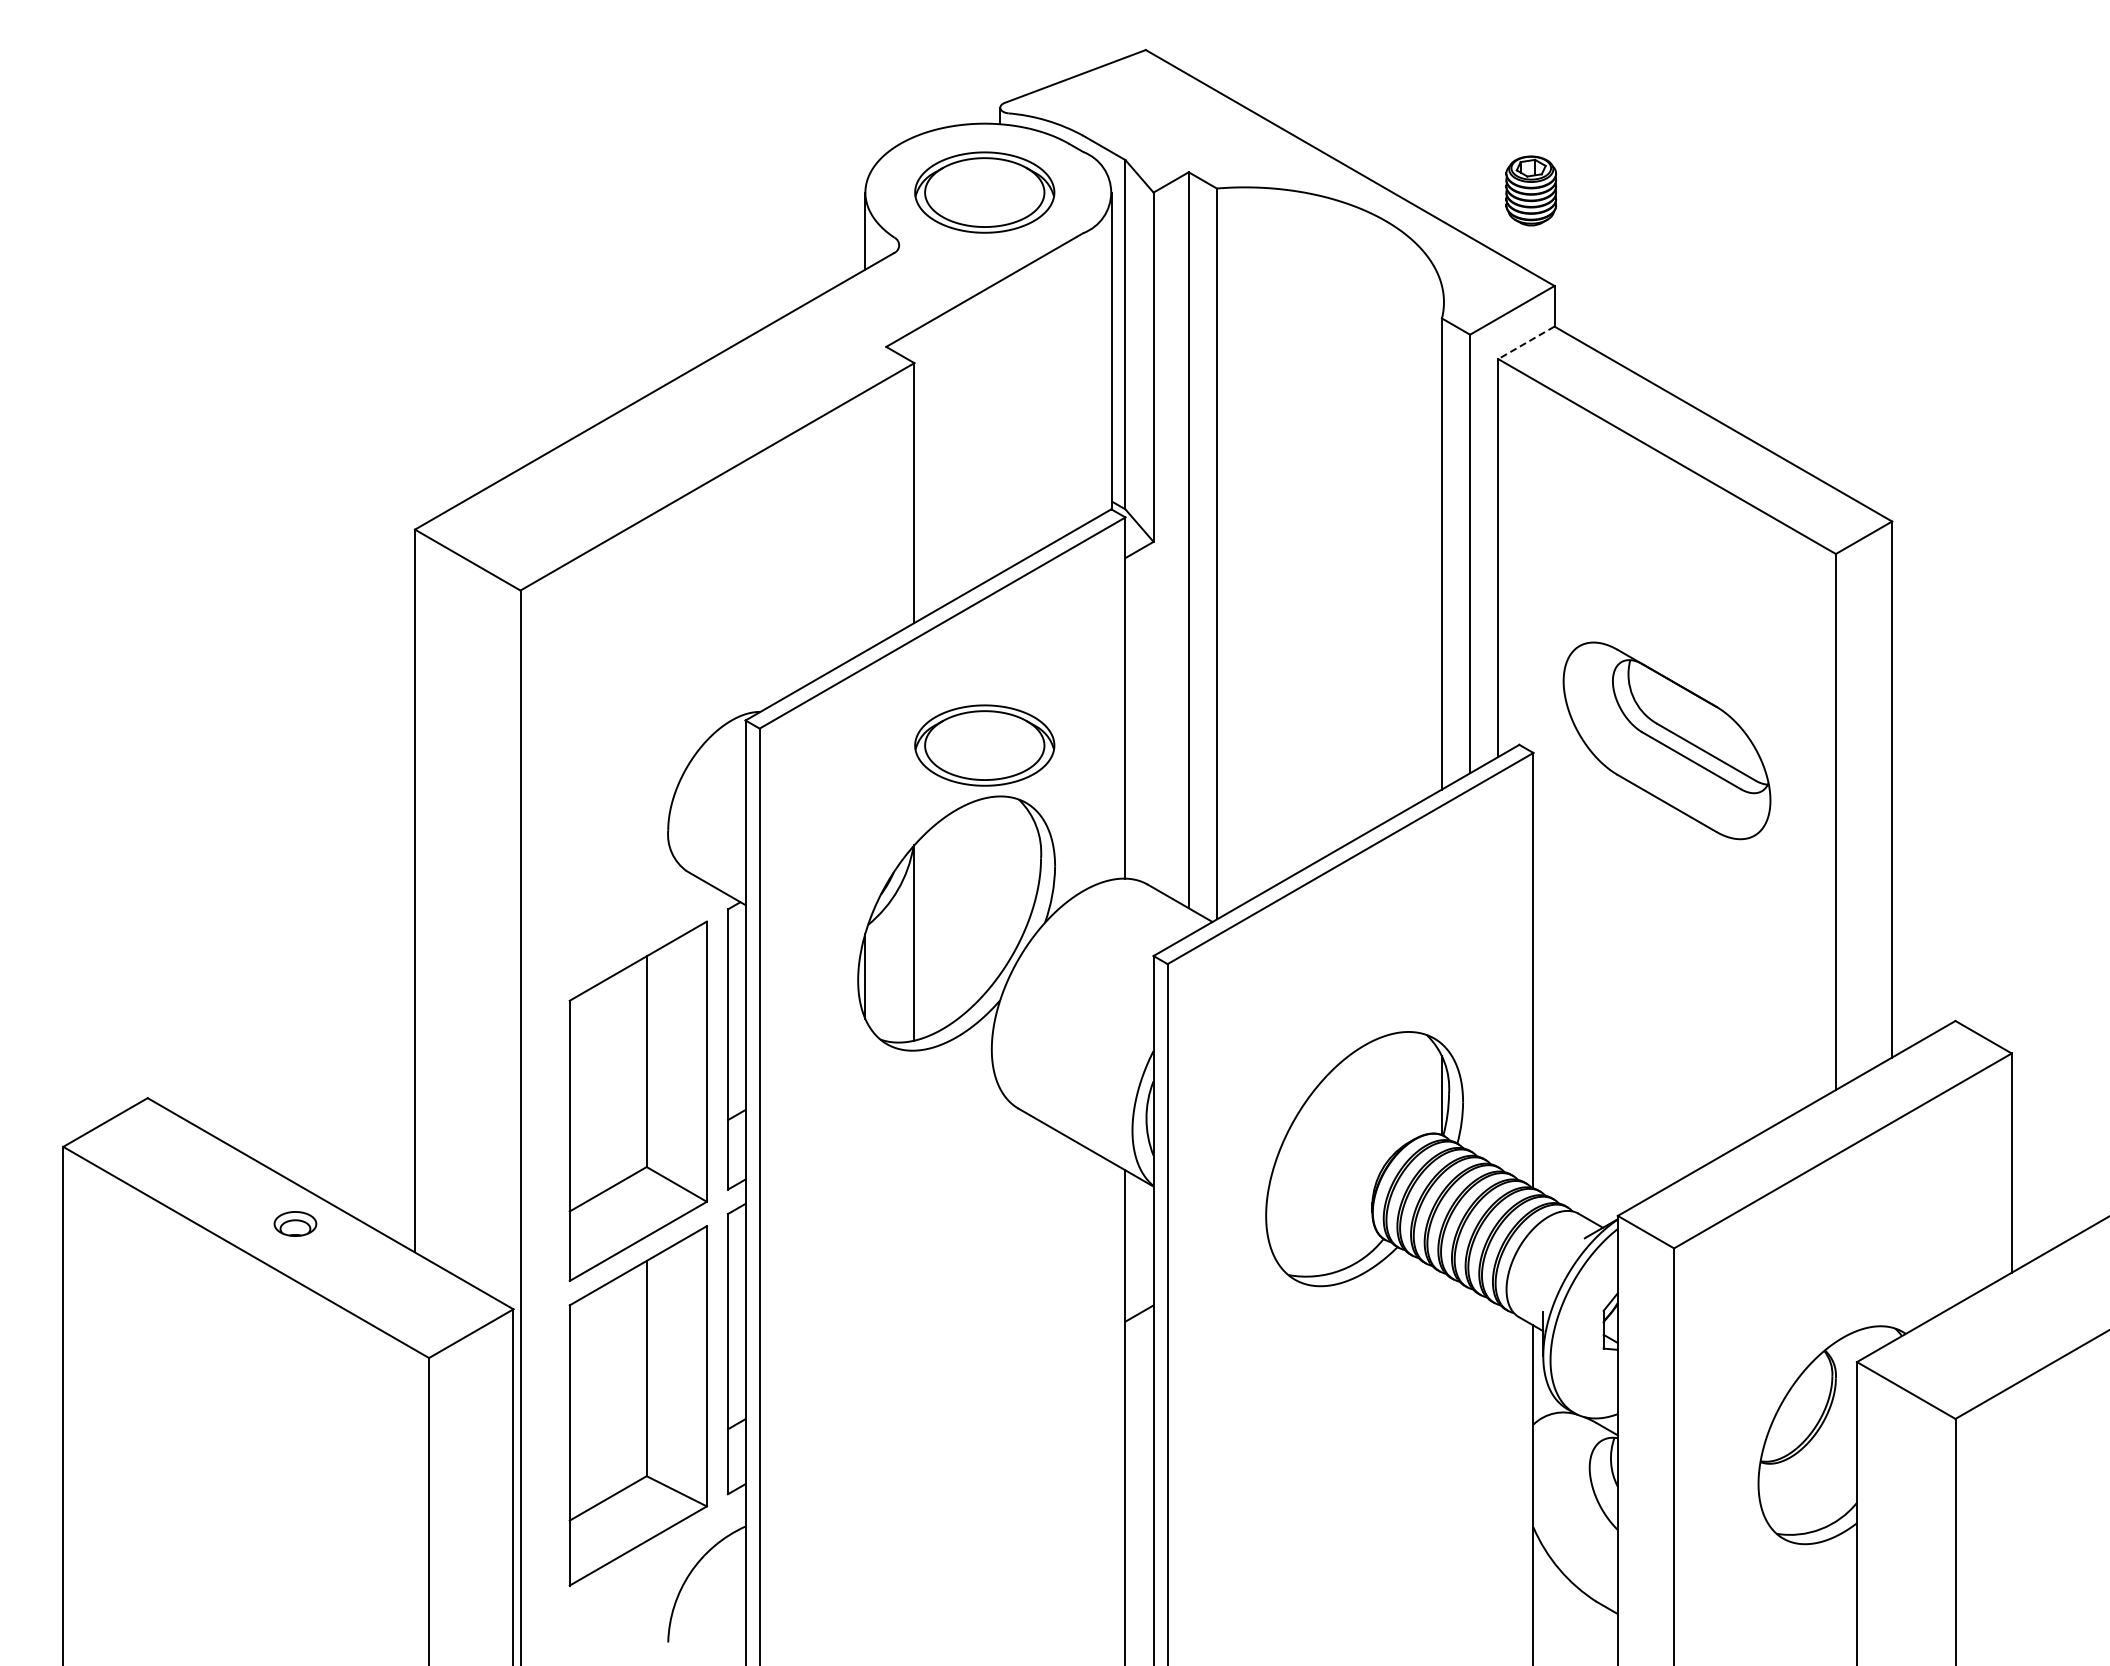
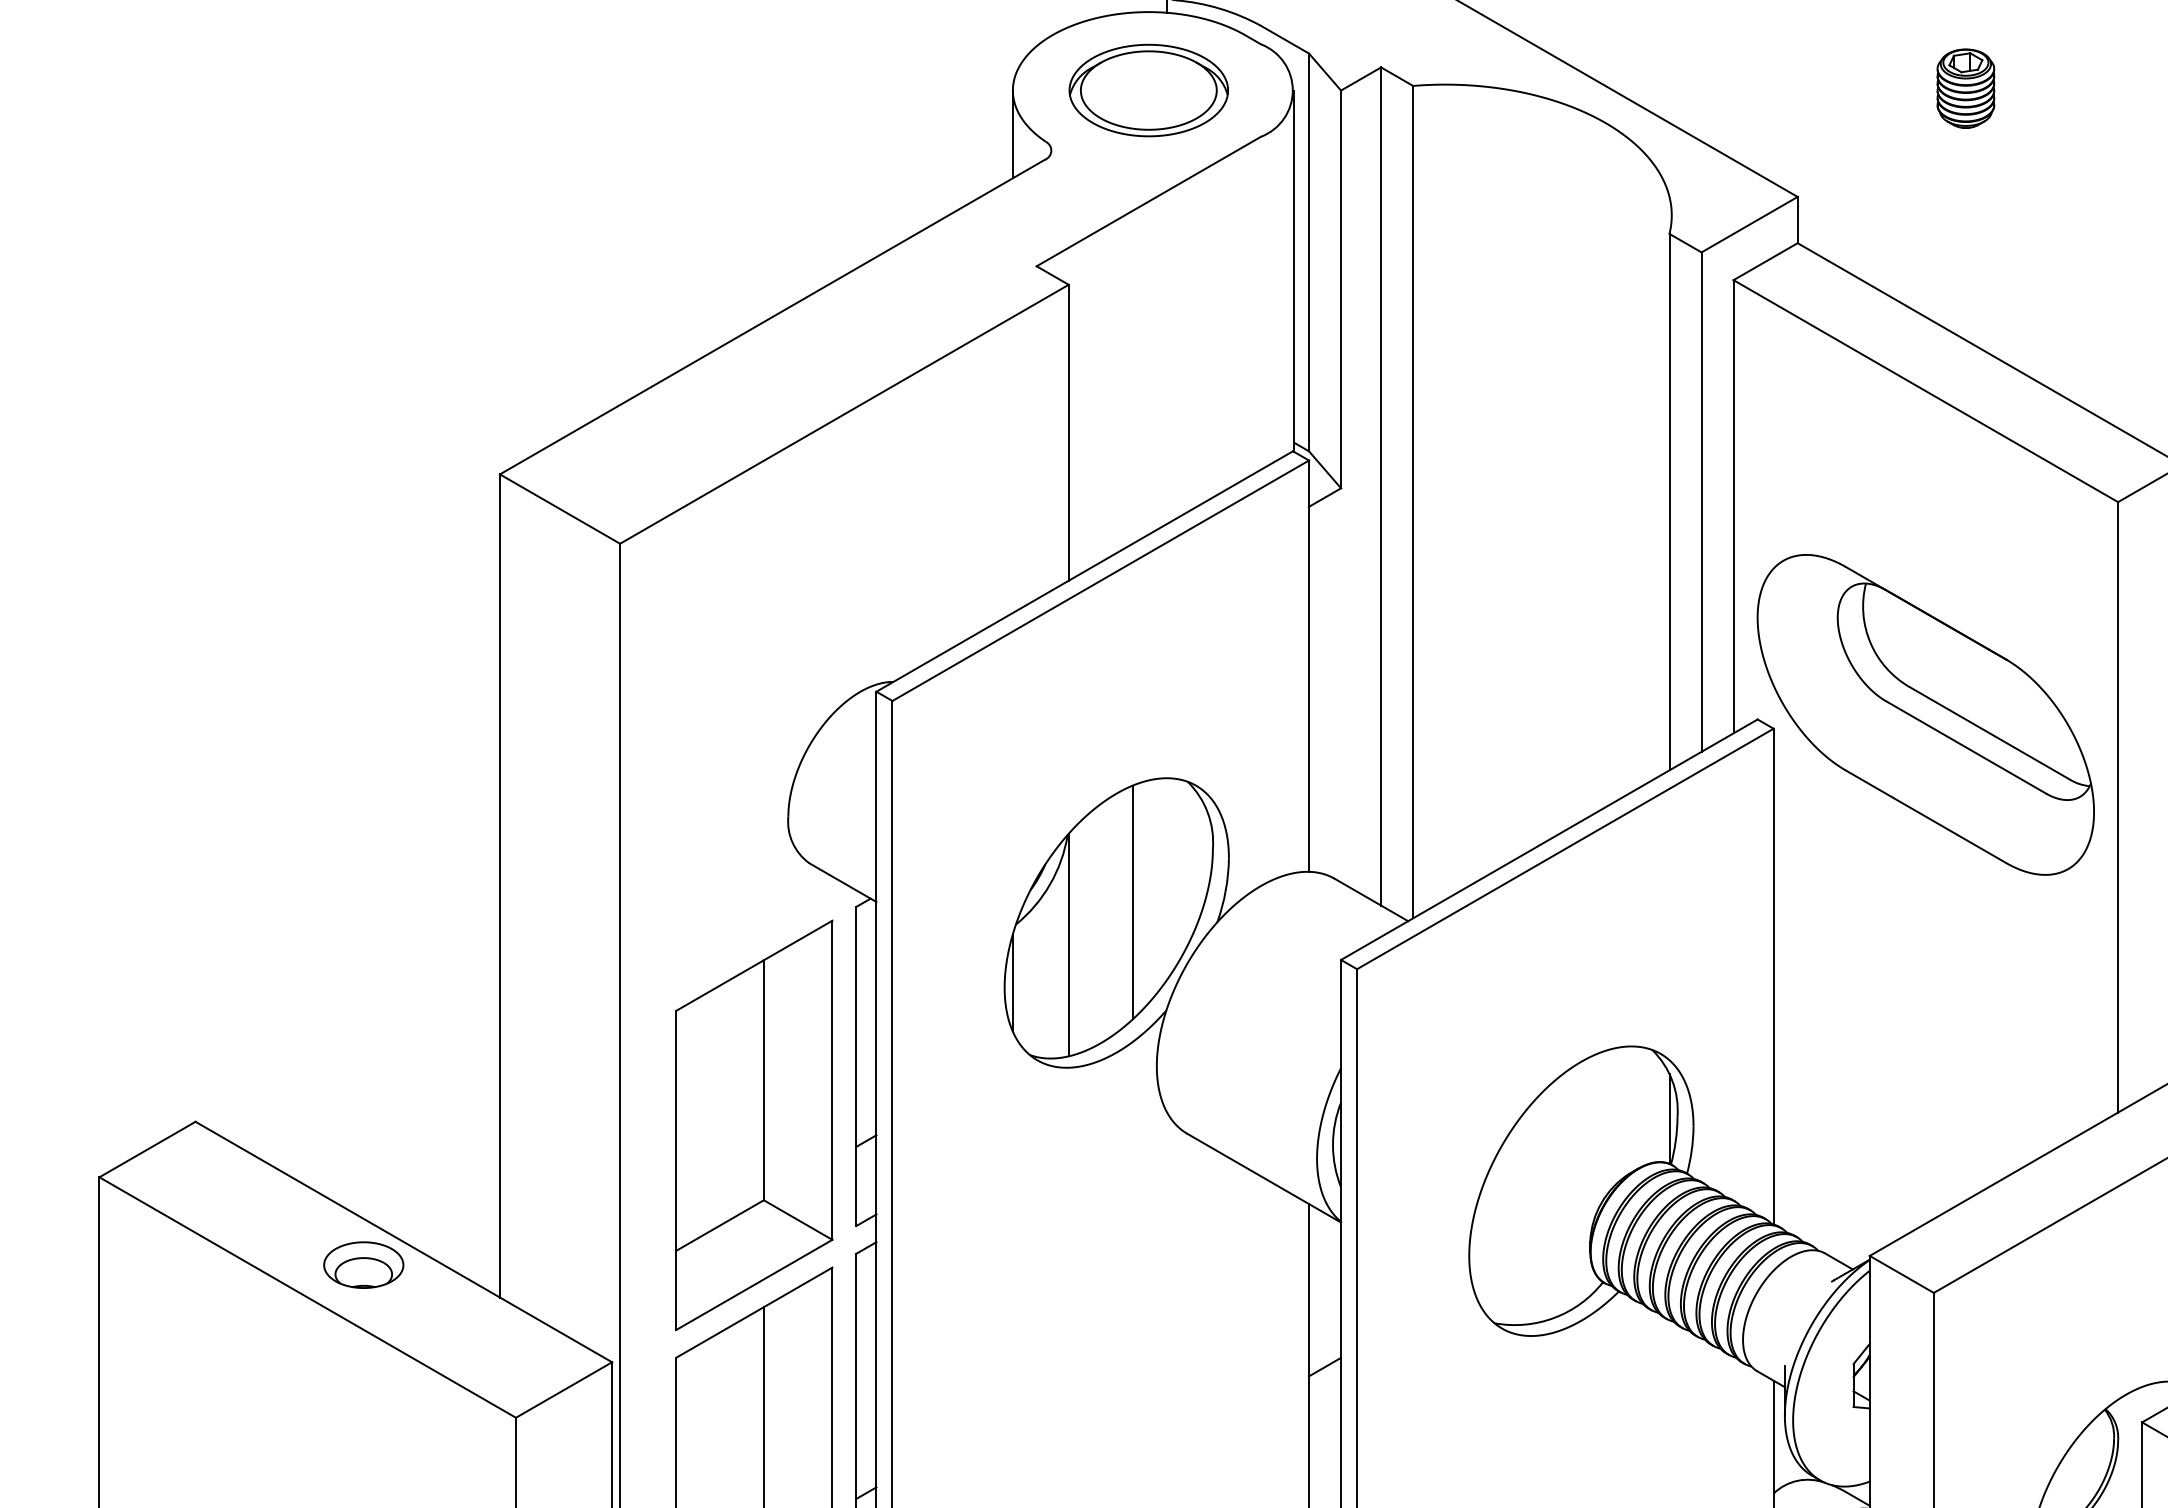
part: (1530, 190) -> (1965, 88), moved
line: (1525, 343) -> (1764, 262), dashed -> solid
part: (1666, 740) -> (1925, 714), size x1.43
part: (984, 745) -> (1148, 720), removed
line: (970, 905) -> (1132, 902), added
part: (295, 1223) -> (363, 1264), size x1.67

